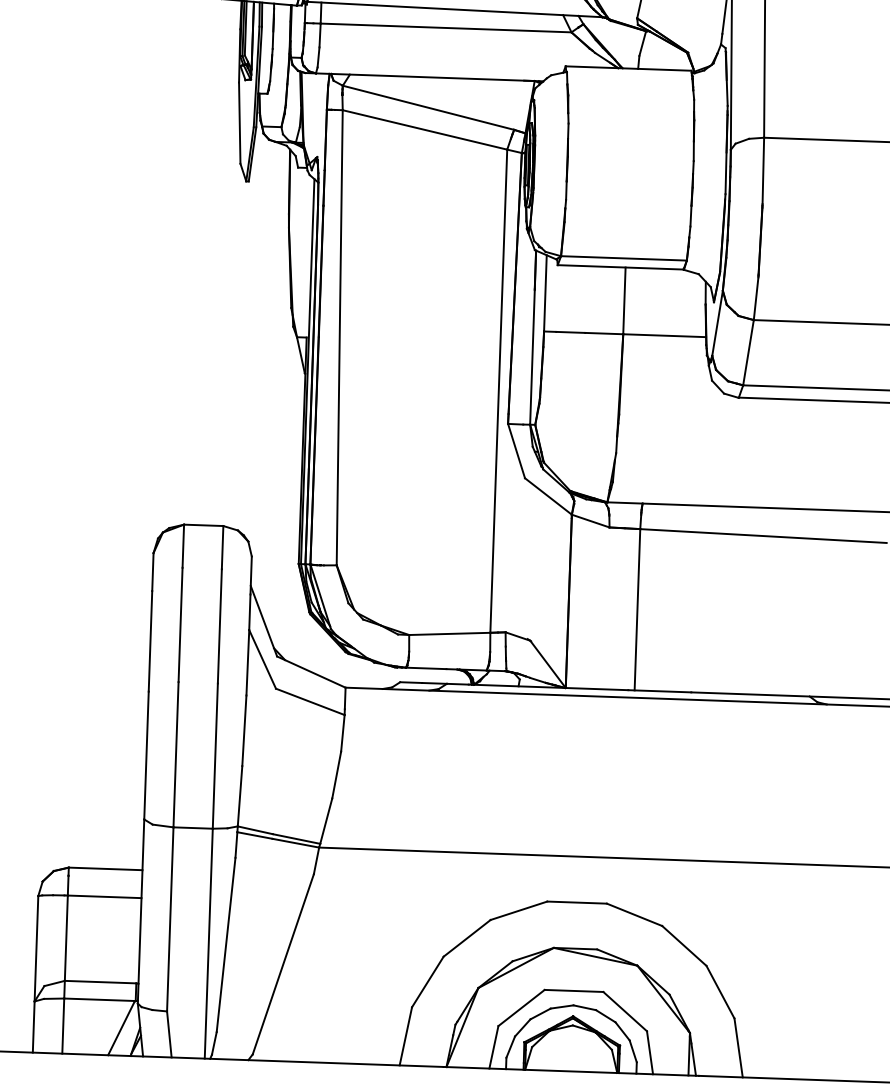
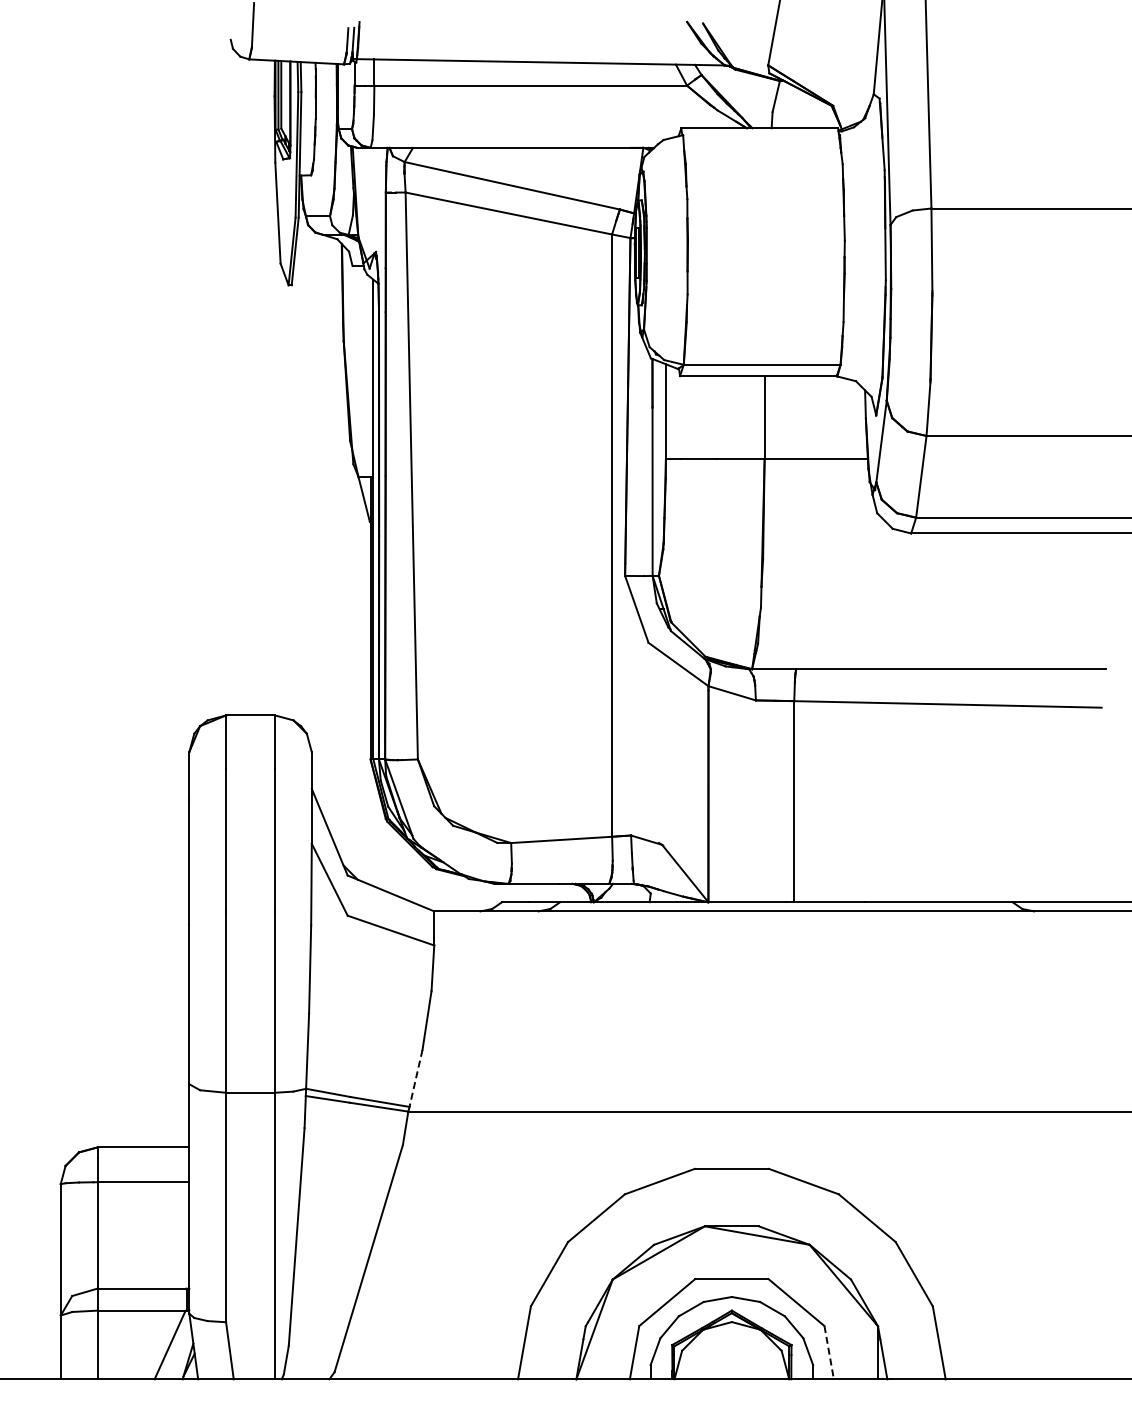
line: (325, 821) -> (415, 1078), solid -> dashed
line: (650, 1053) -> (829, 1353), solid -> dashed

